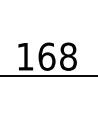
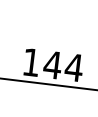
text: (57, 56) -> (63, 66), 168 -> 144

